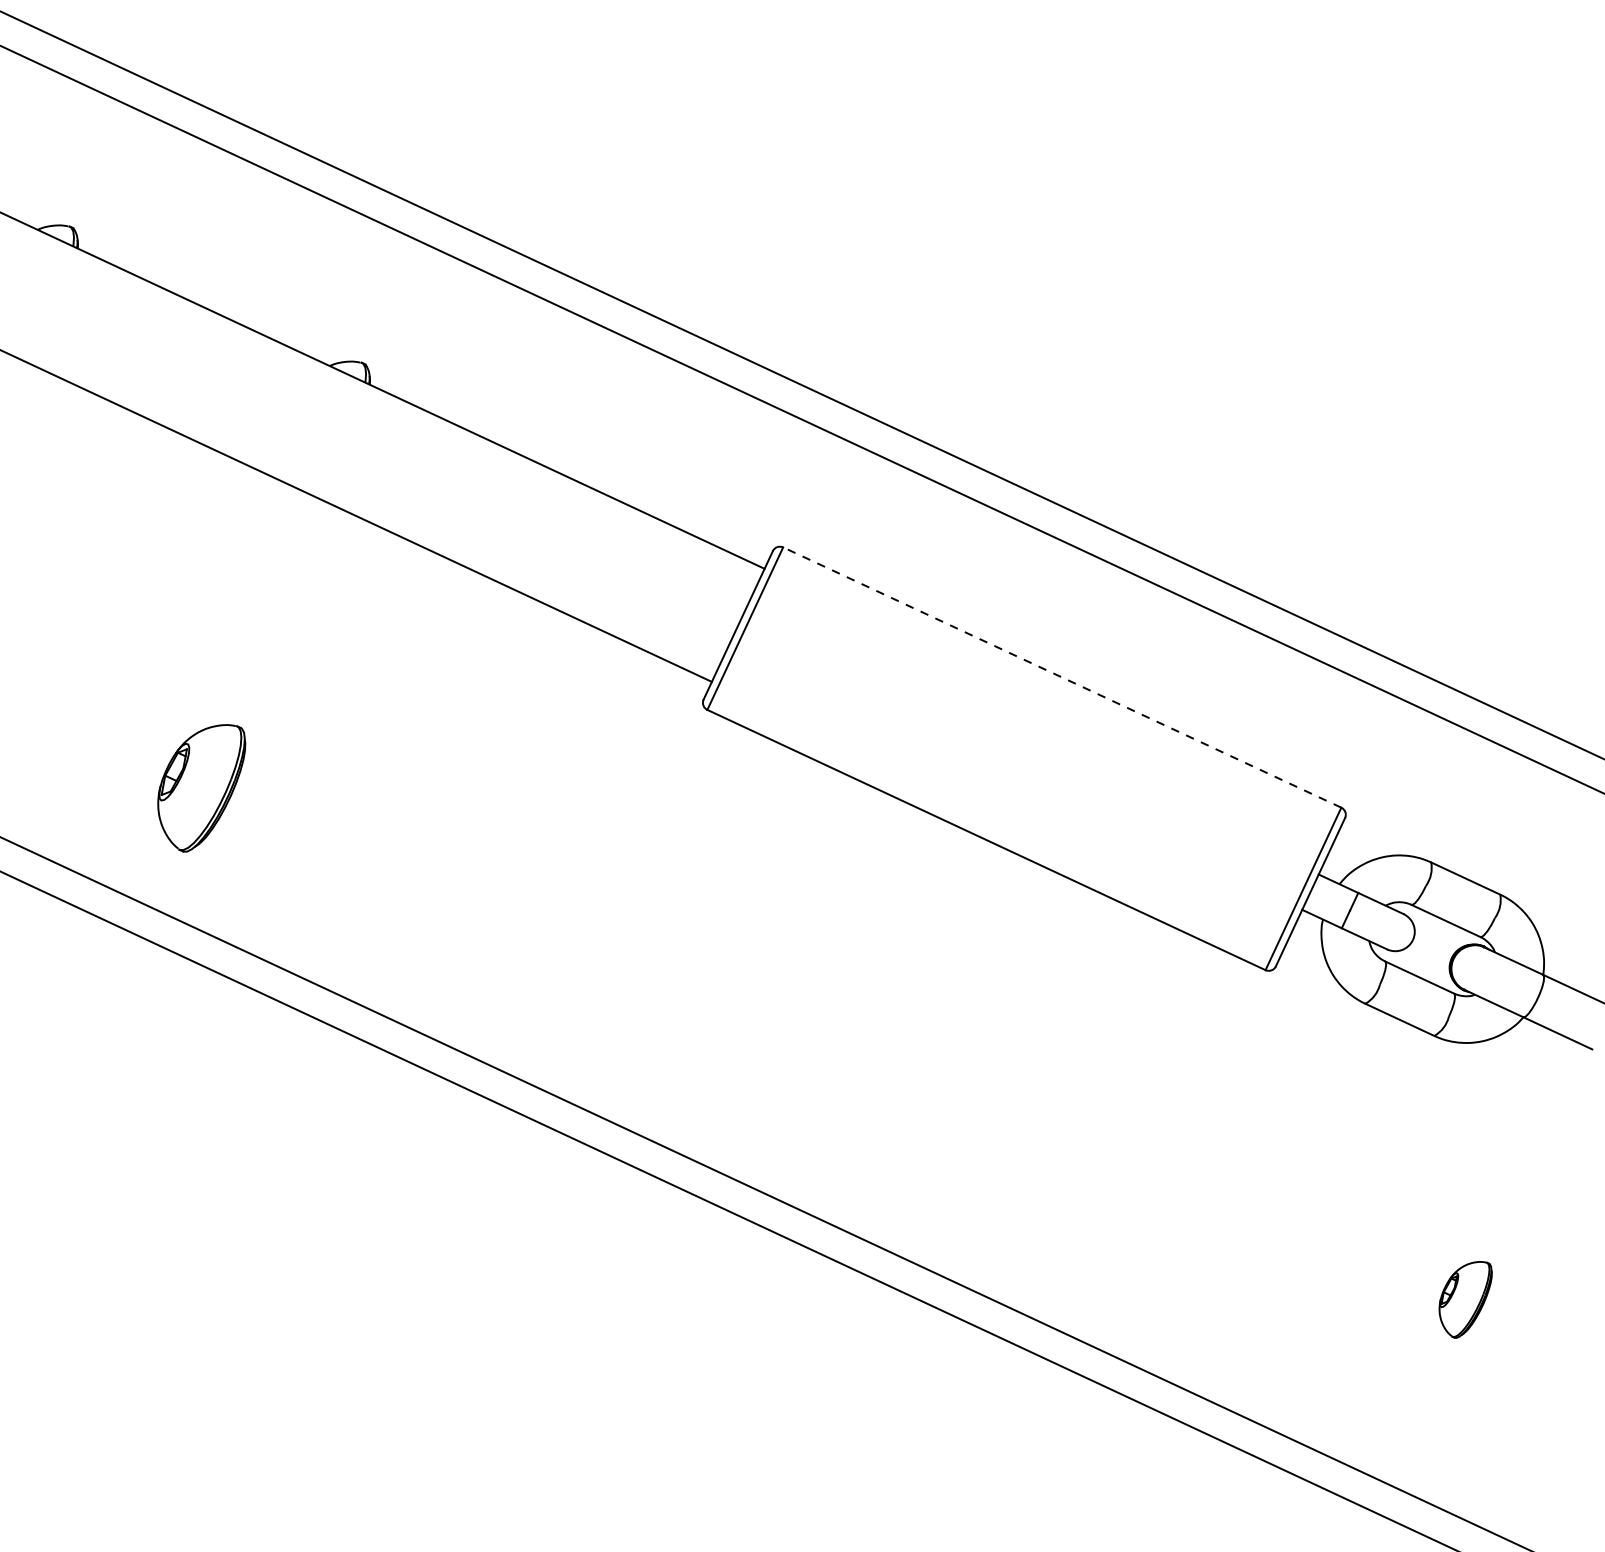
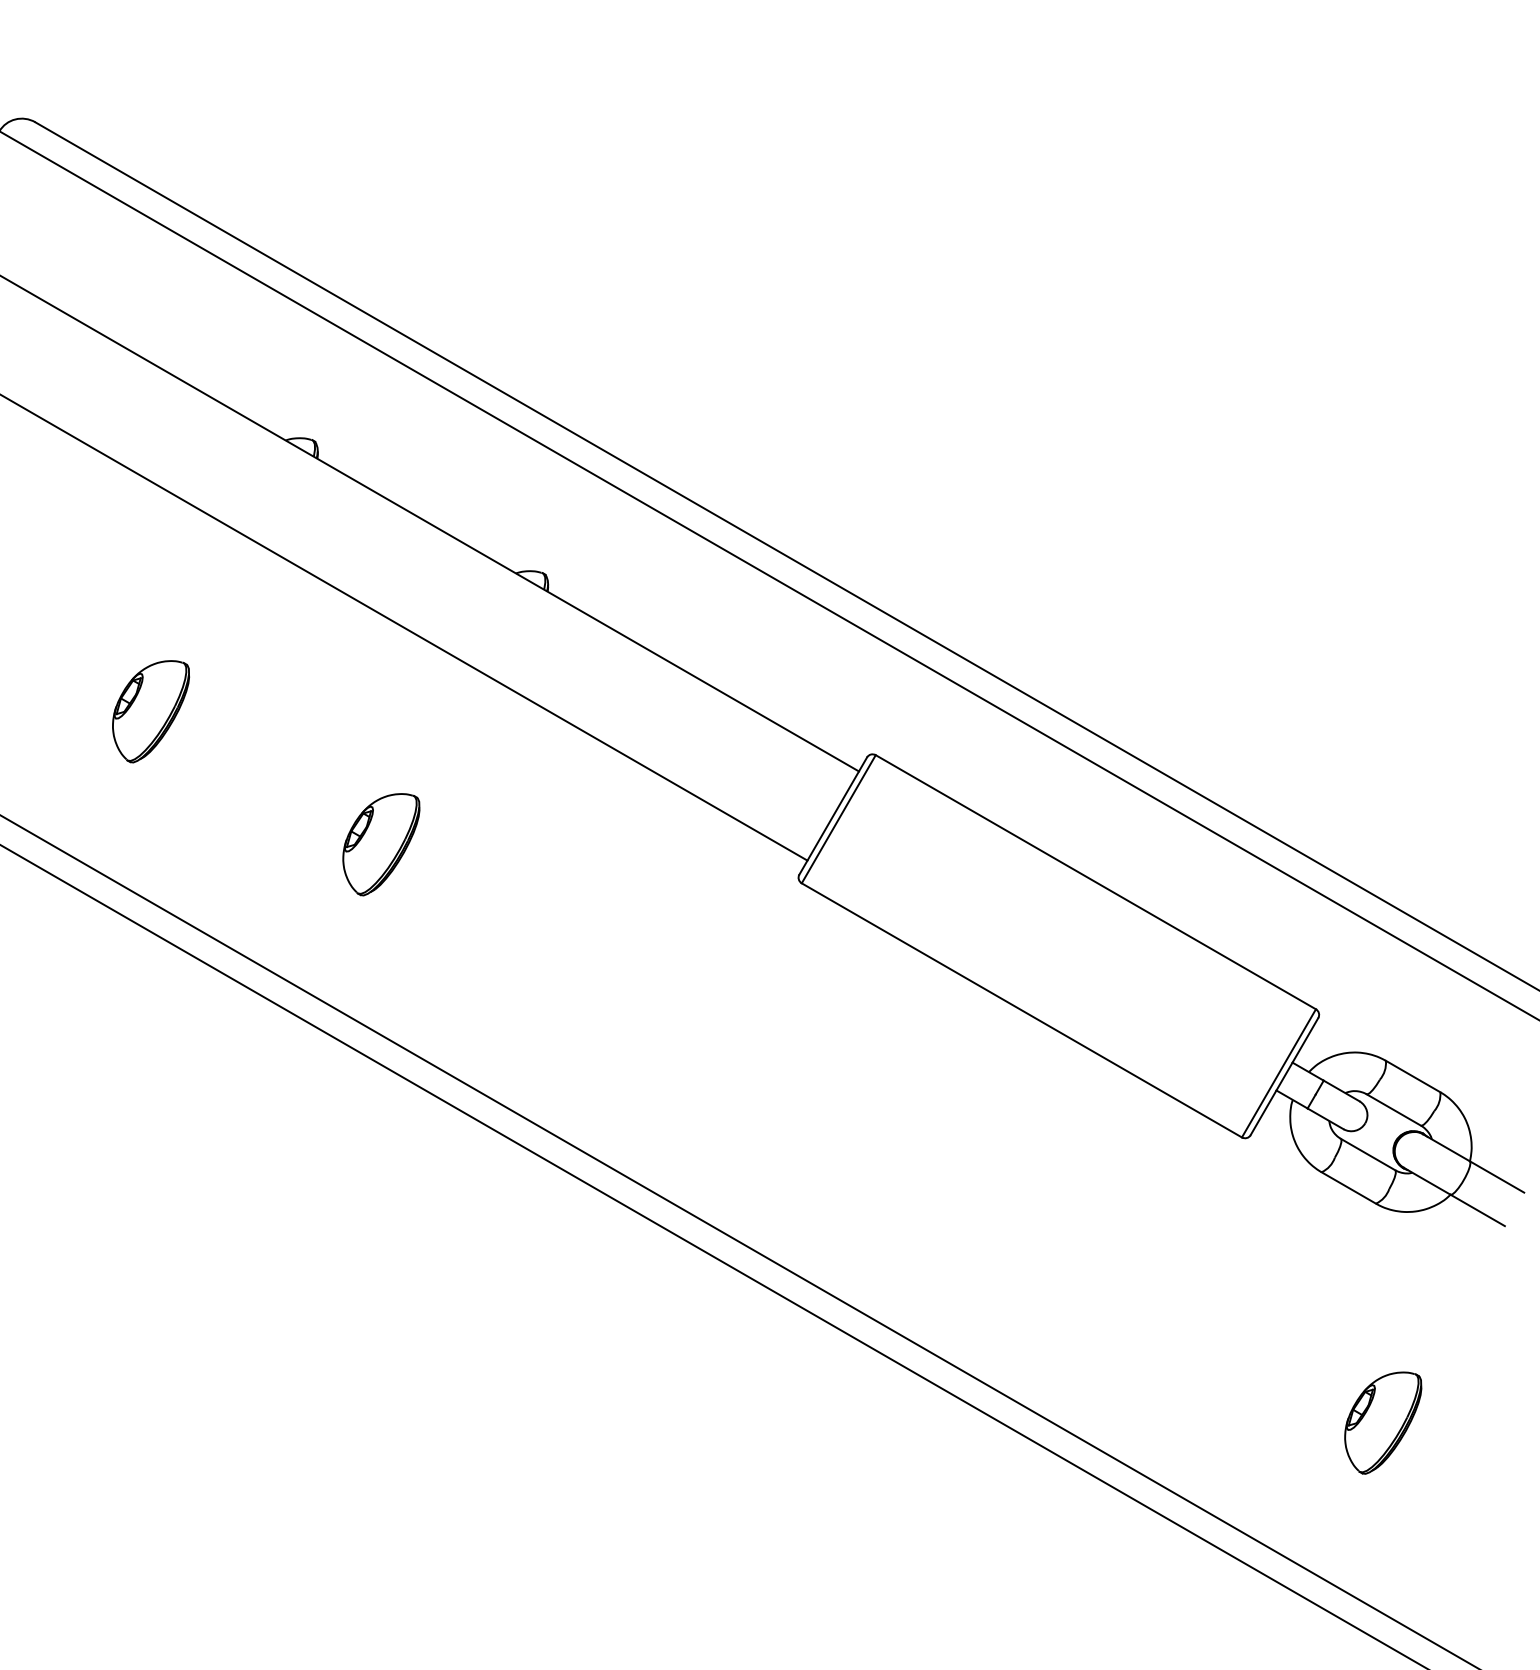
line: (1061, 676) -> (1095, 881), dashed -> solid
part: (203, 788) -> (381, 844), moved
part: (1466, 1299) -> (1383, 1422), size x1.67

